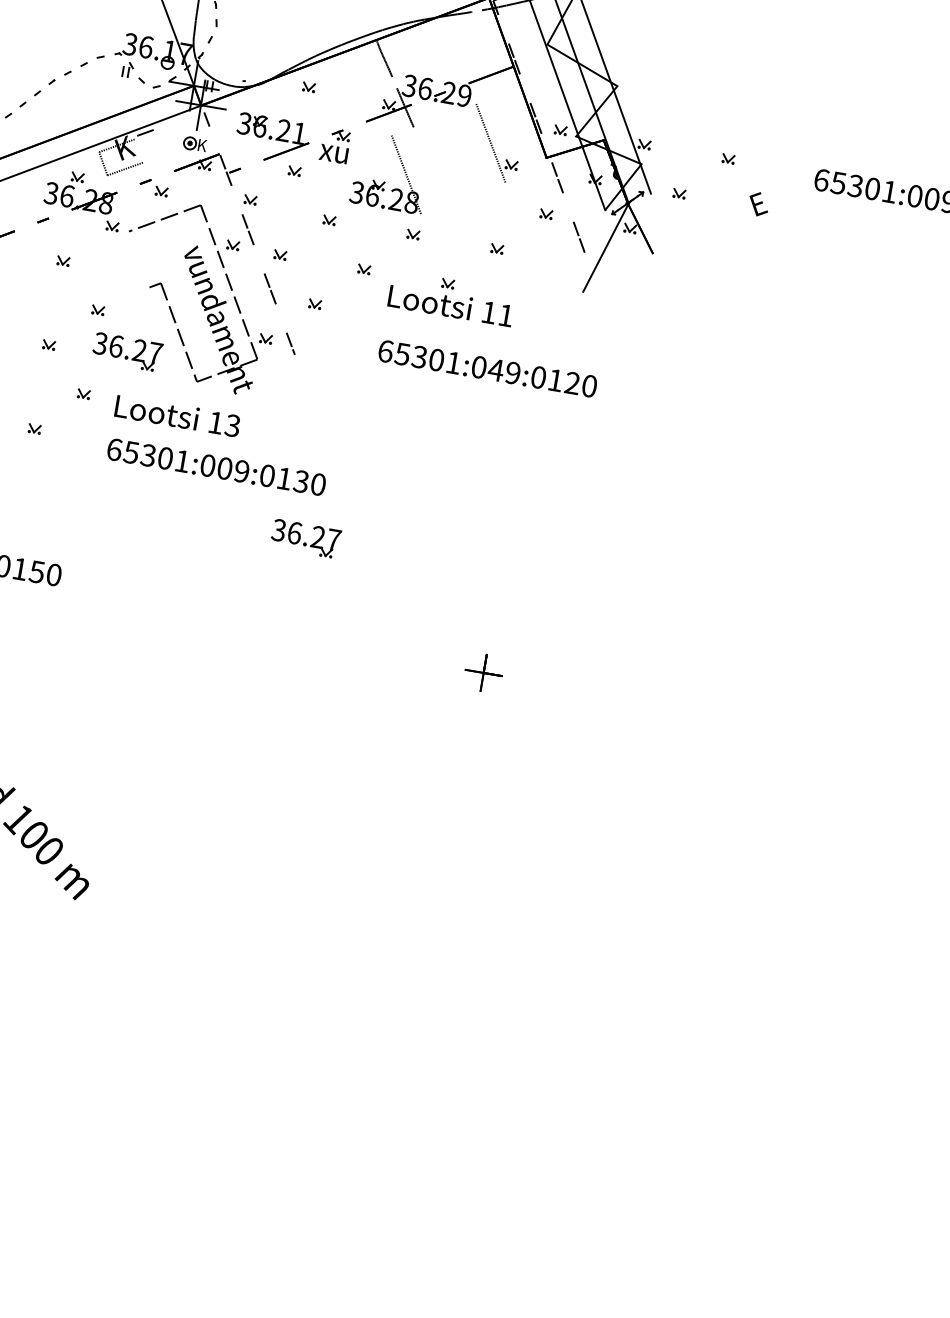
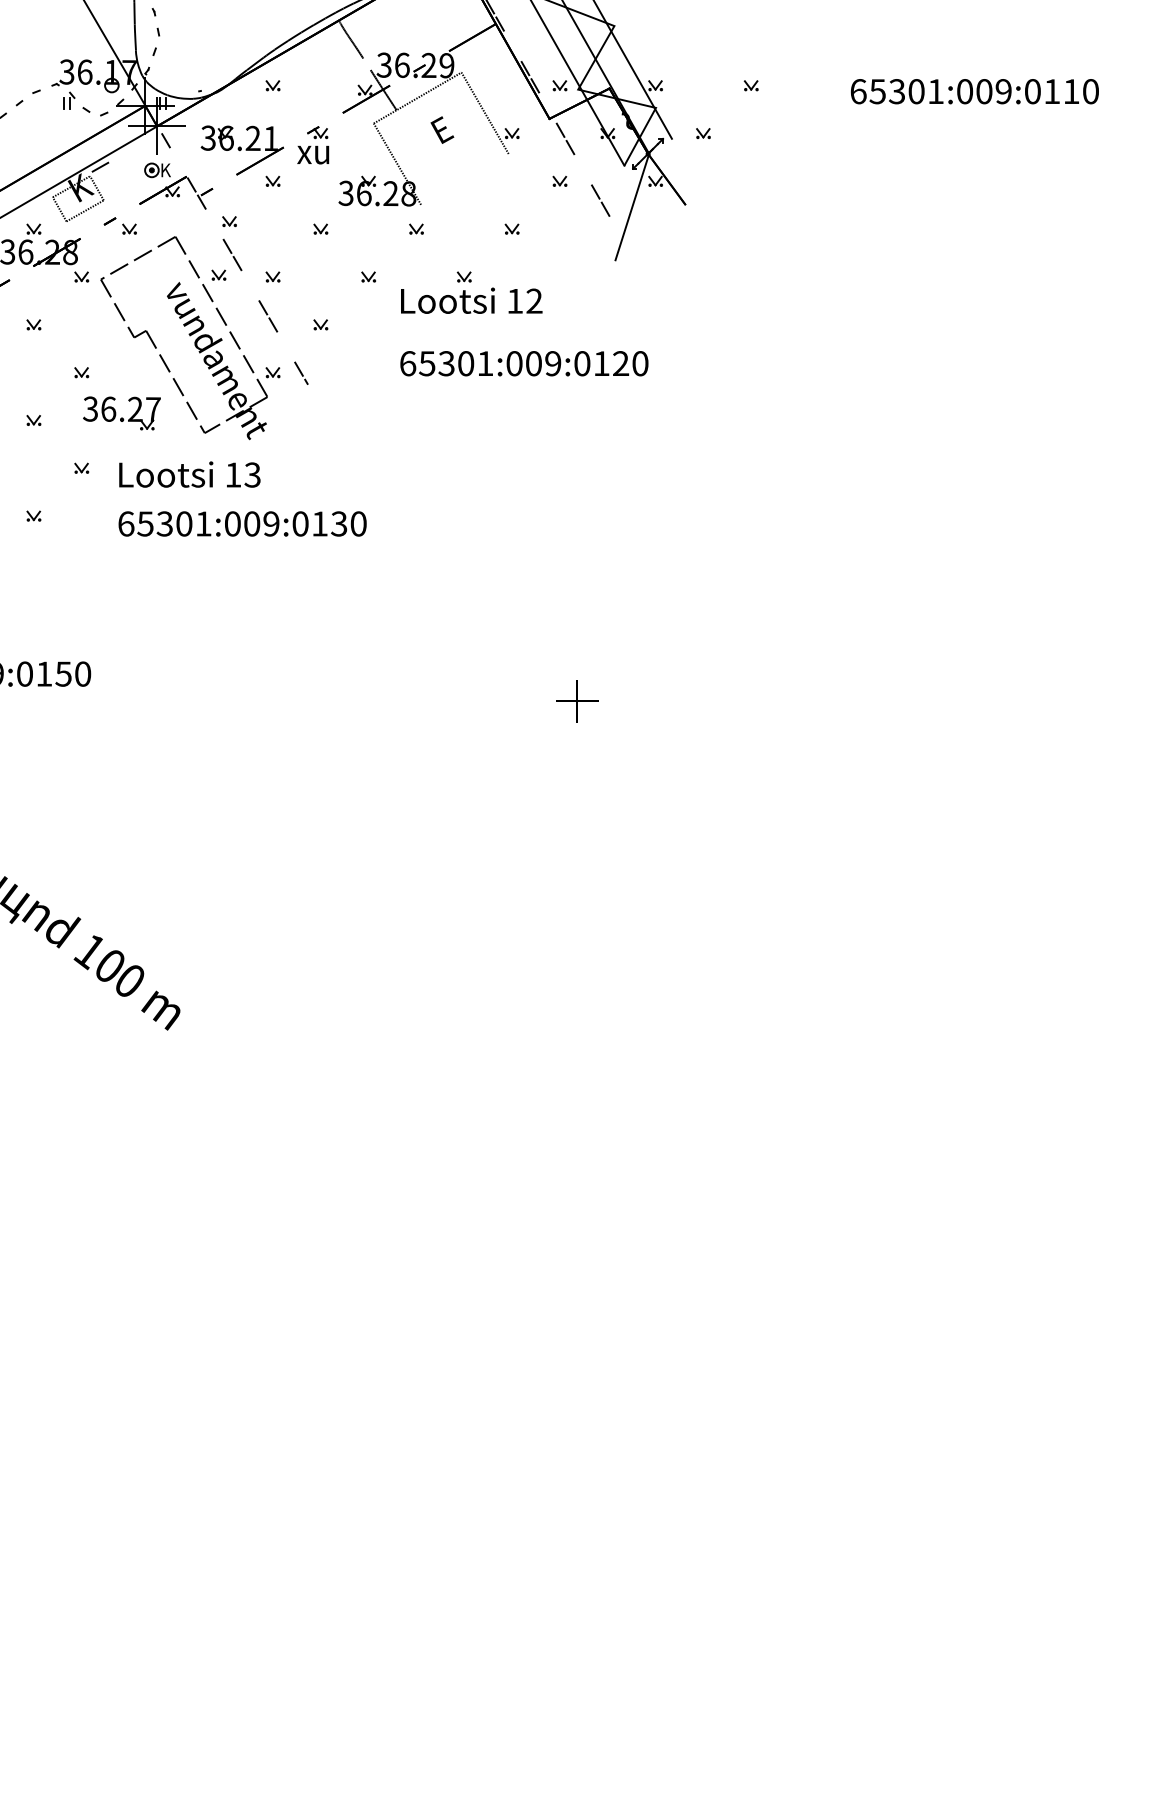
line: (433, 119) -> (417, 97), added
line: (138, 150) -> (96, 188), added
text: (758, 203) -> (442, 129), moved
line: (139, 259) -> (117, 308), added
text: (506, 314) -> (534, 300), 11 -> 12
text: (495, 370) -> (533, 363), 65301:049:0120 -> 65301:009:0120
part: (305, 538) -> (354, 586), removed

